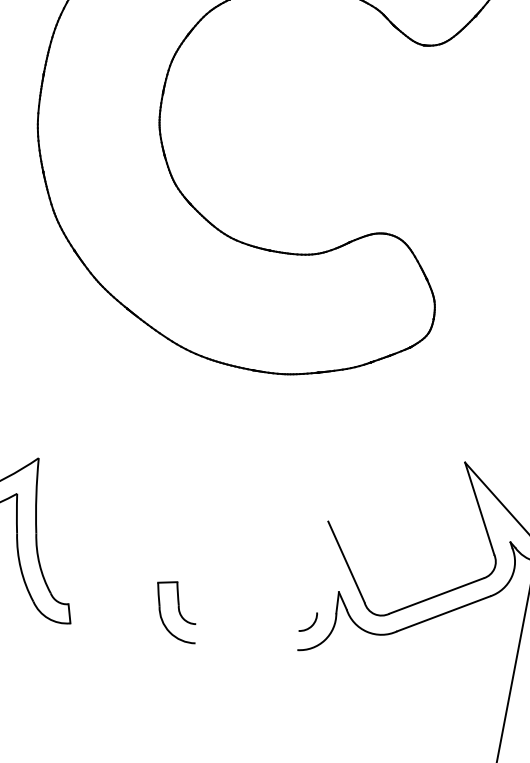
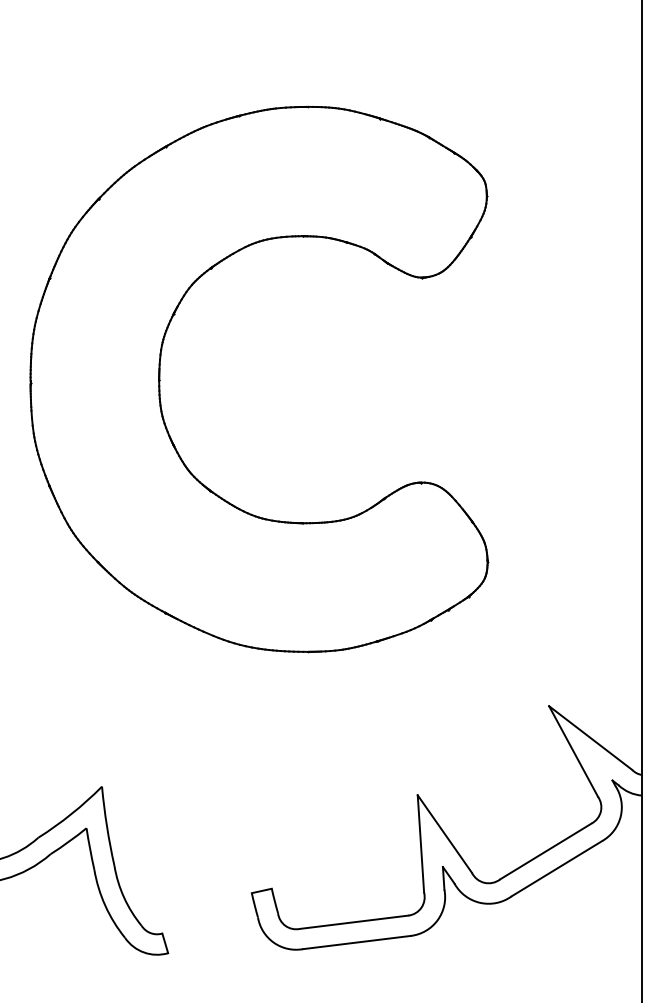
line: (322, 566) -> (420, 843), added
line: (246, 626) -> (353, 921), added
line: (245, 646) -> (356, 942), added

